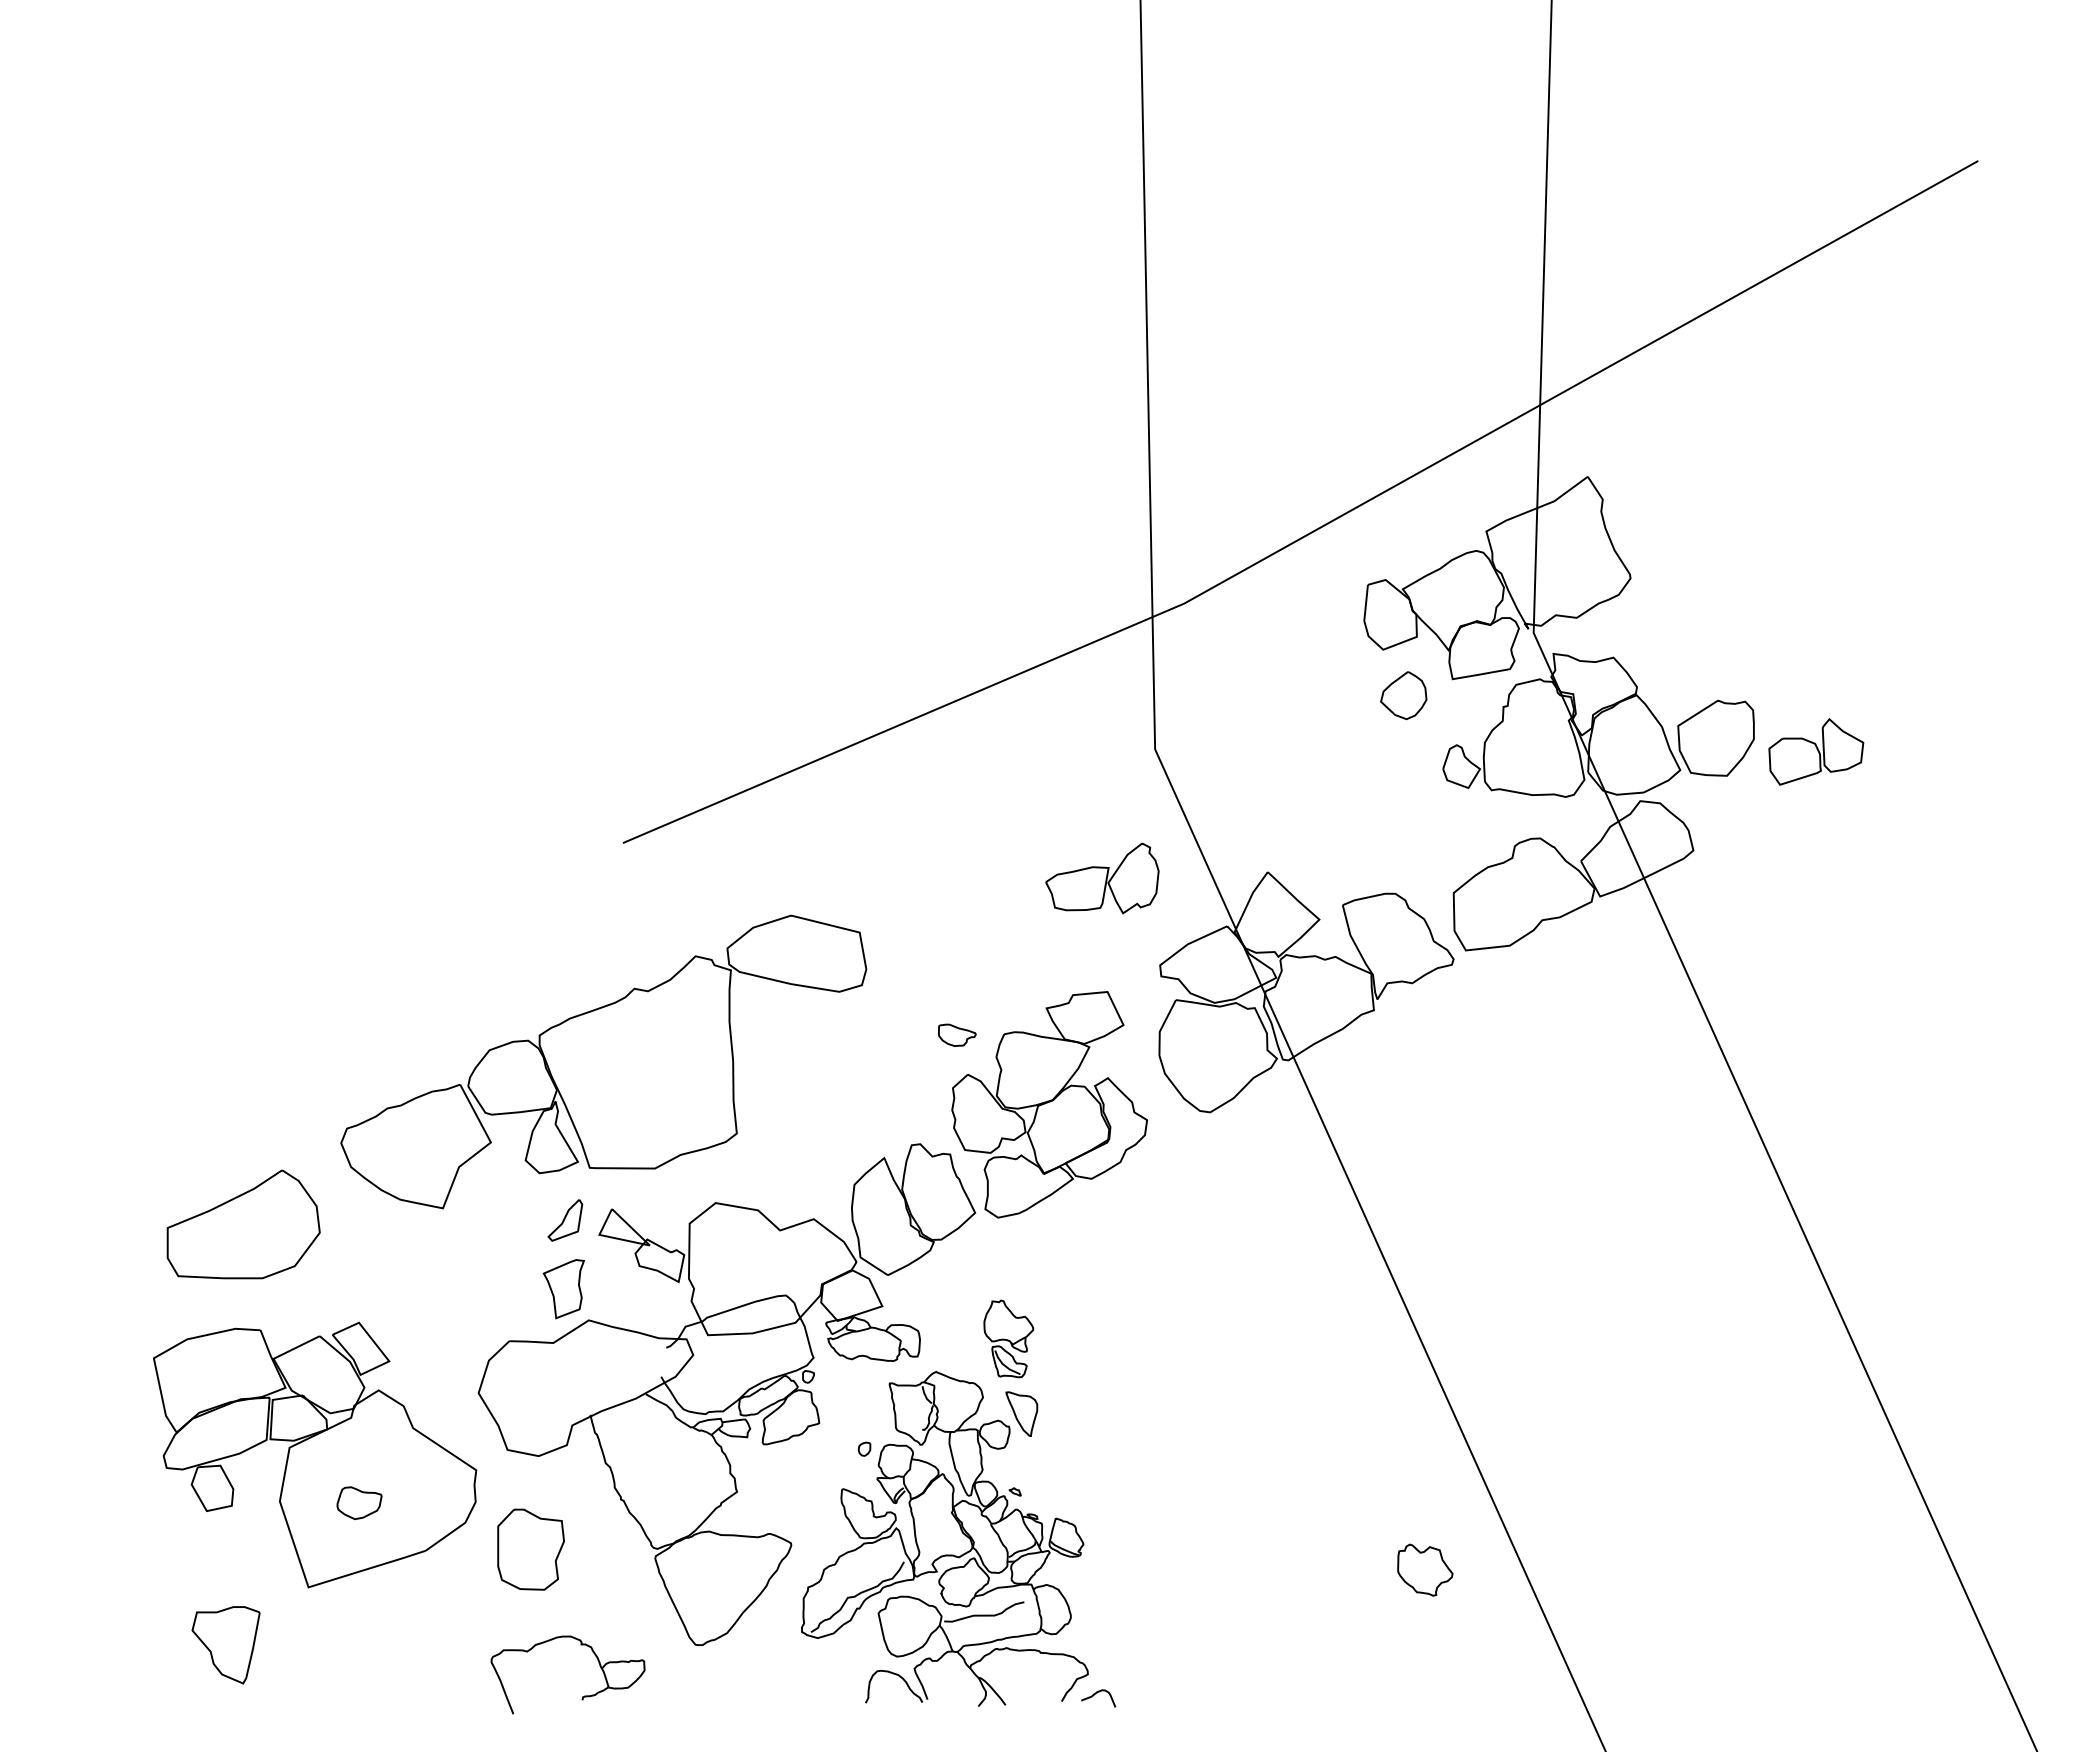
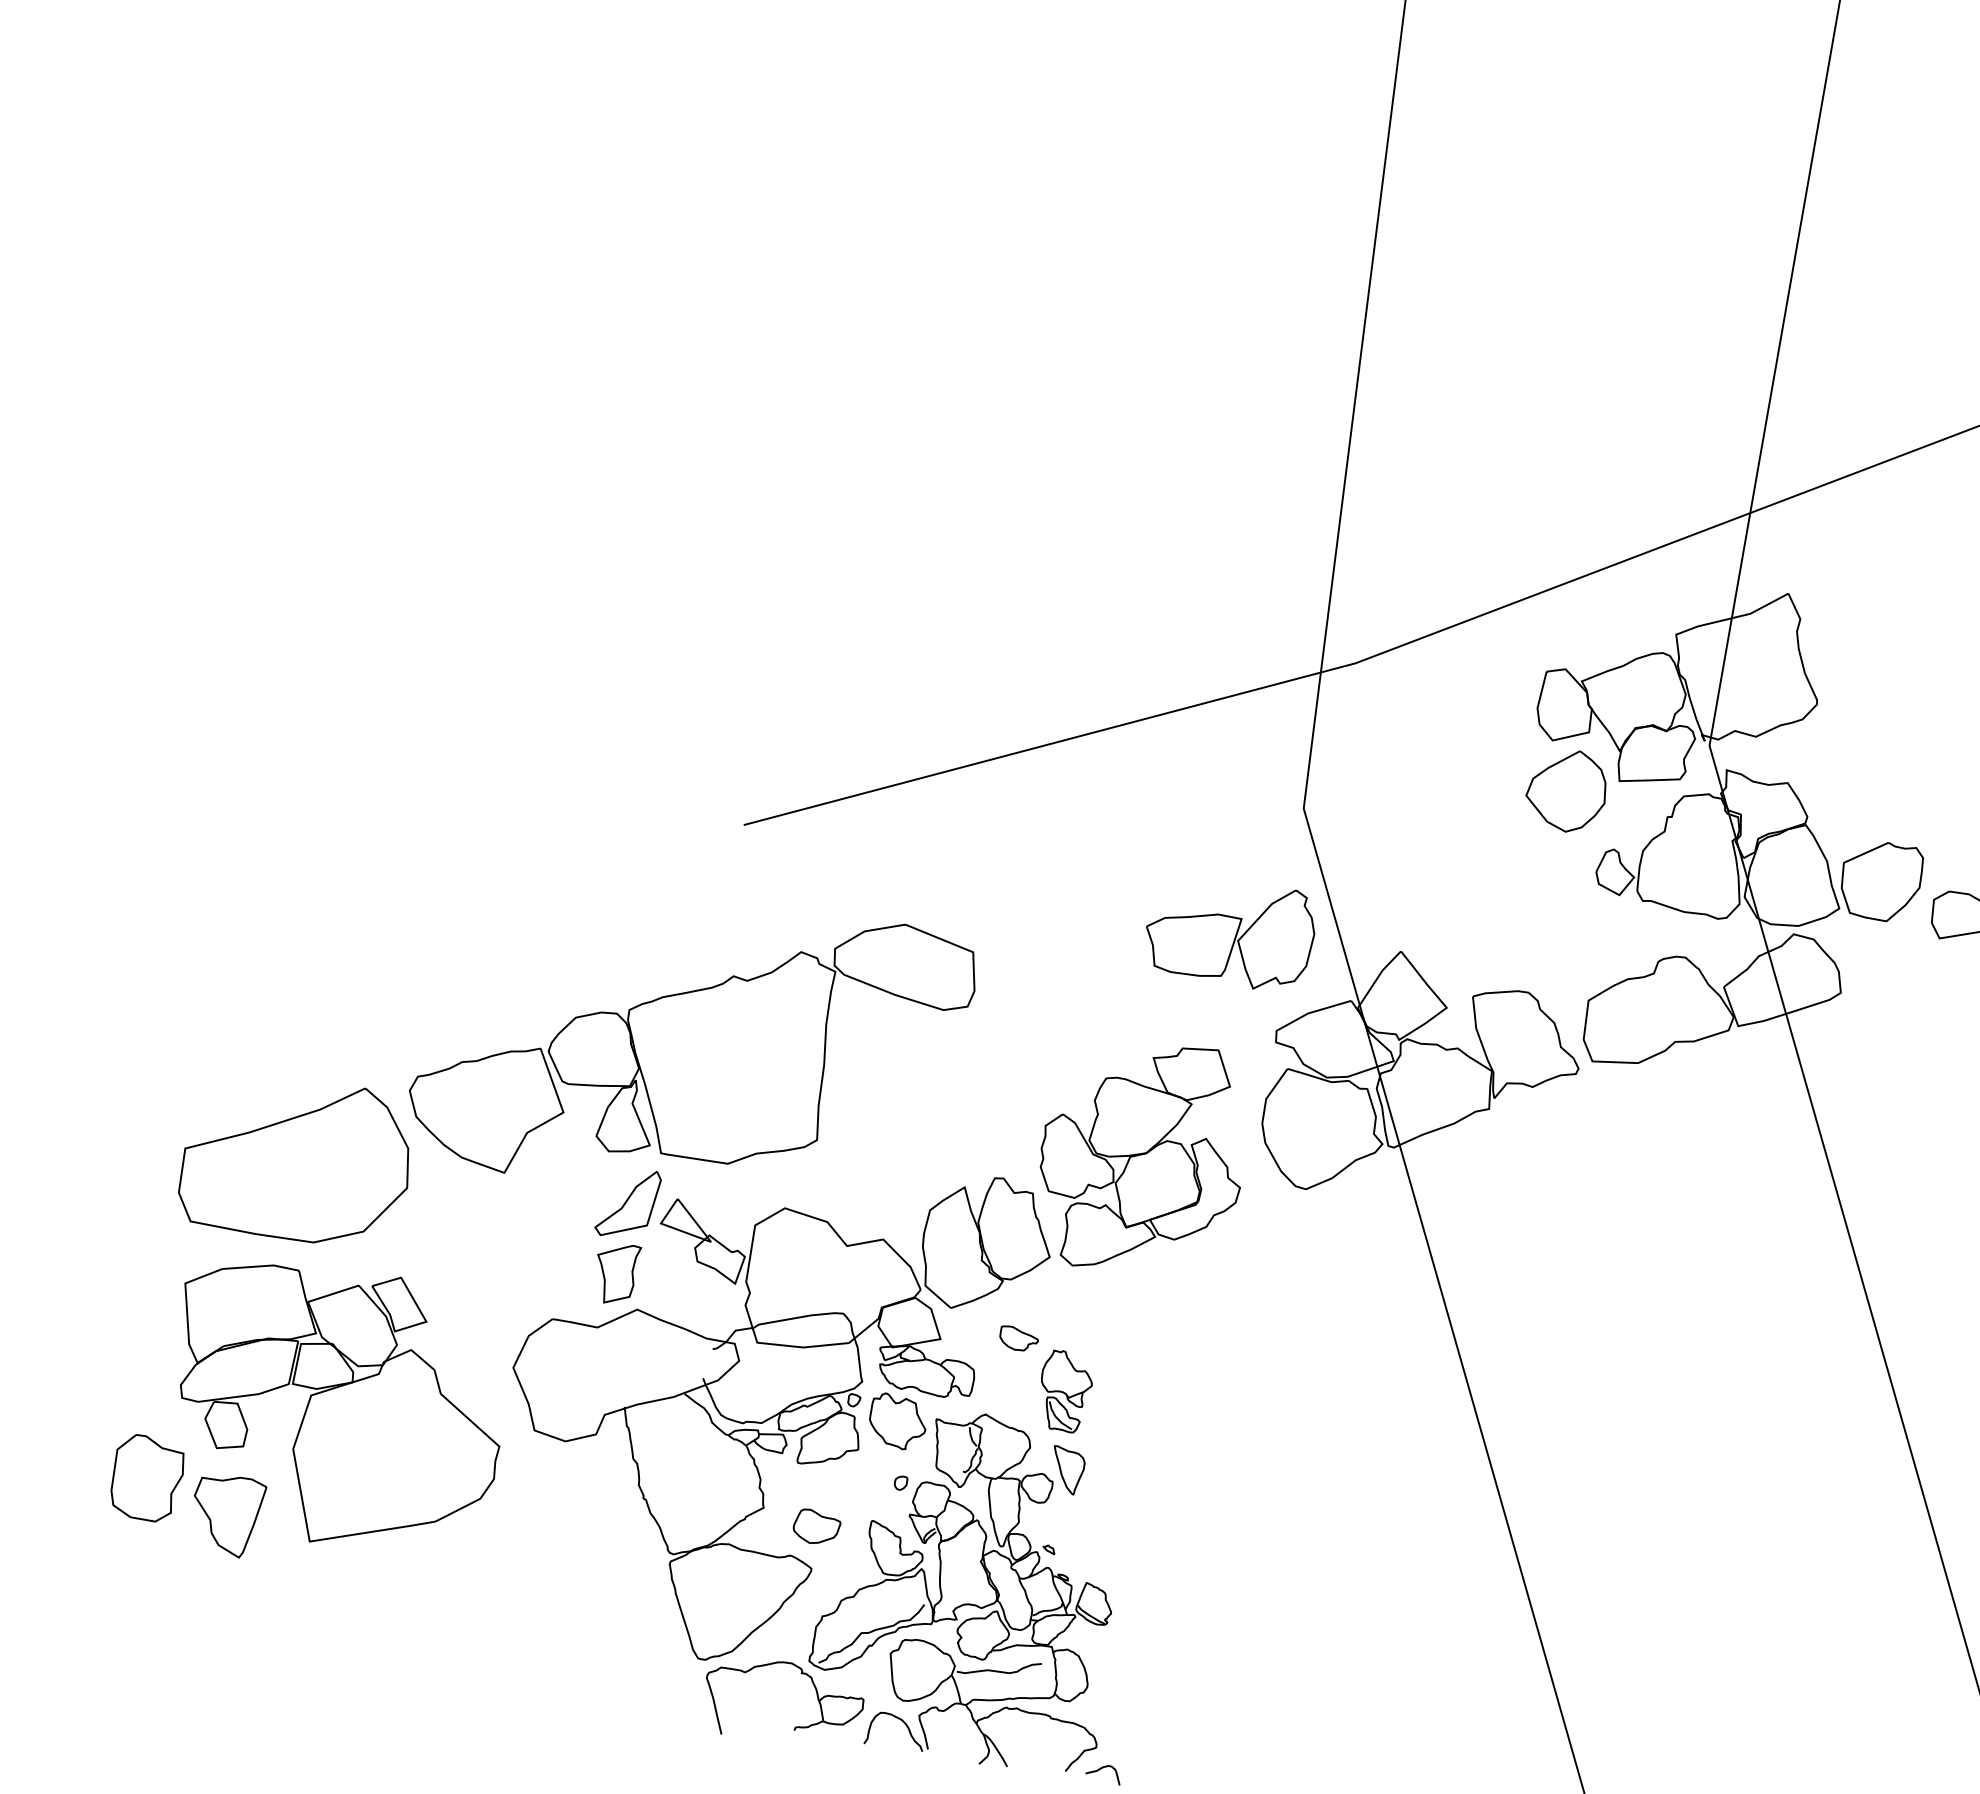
part: (1403, 695) -> (1566, 790), size x1.67
part: (1102, 878) -> (1230, 933), size x1.43
part: (957, 1034) -> (1019, 1338), moved
part: (565, 1220) -> (628, 1203), size x1.67
part: (243, 1224) -> (297, 1159), size x1.43
part: (359, 1502) -> (816, 1526), moved
part: (530, 1549) -> (147, 1478), moved
part: (1425, 1569) -> (898, 1421), moved
part: (225, 1645) -> (226, 1515), moved
part: (582, 1696) -> (795, 1726), moved

